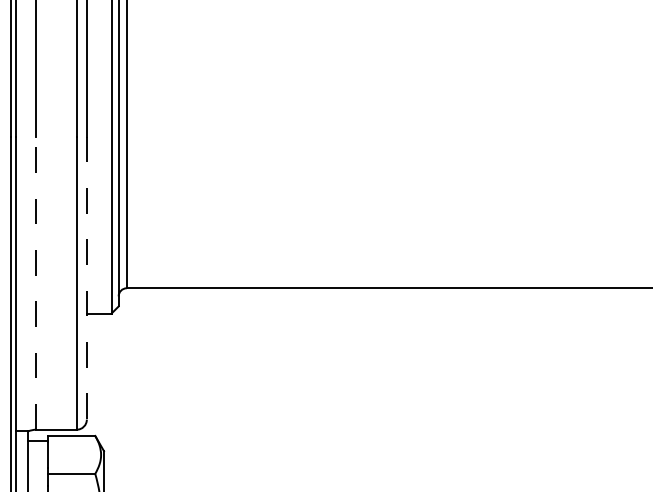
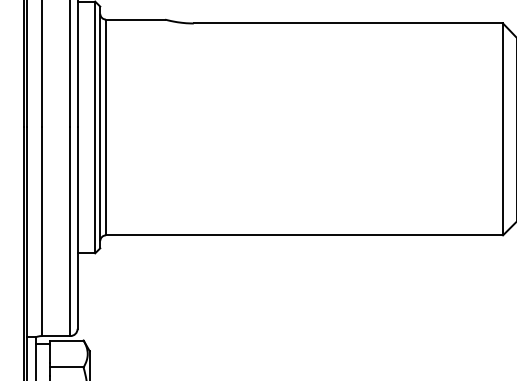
line: (86, 278) -> (77, 228), dashed -> solid
line: (36, 282) -> (41, 231), dashed -> solid

